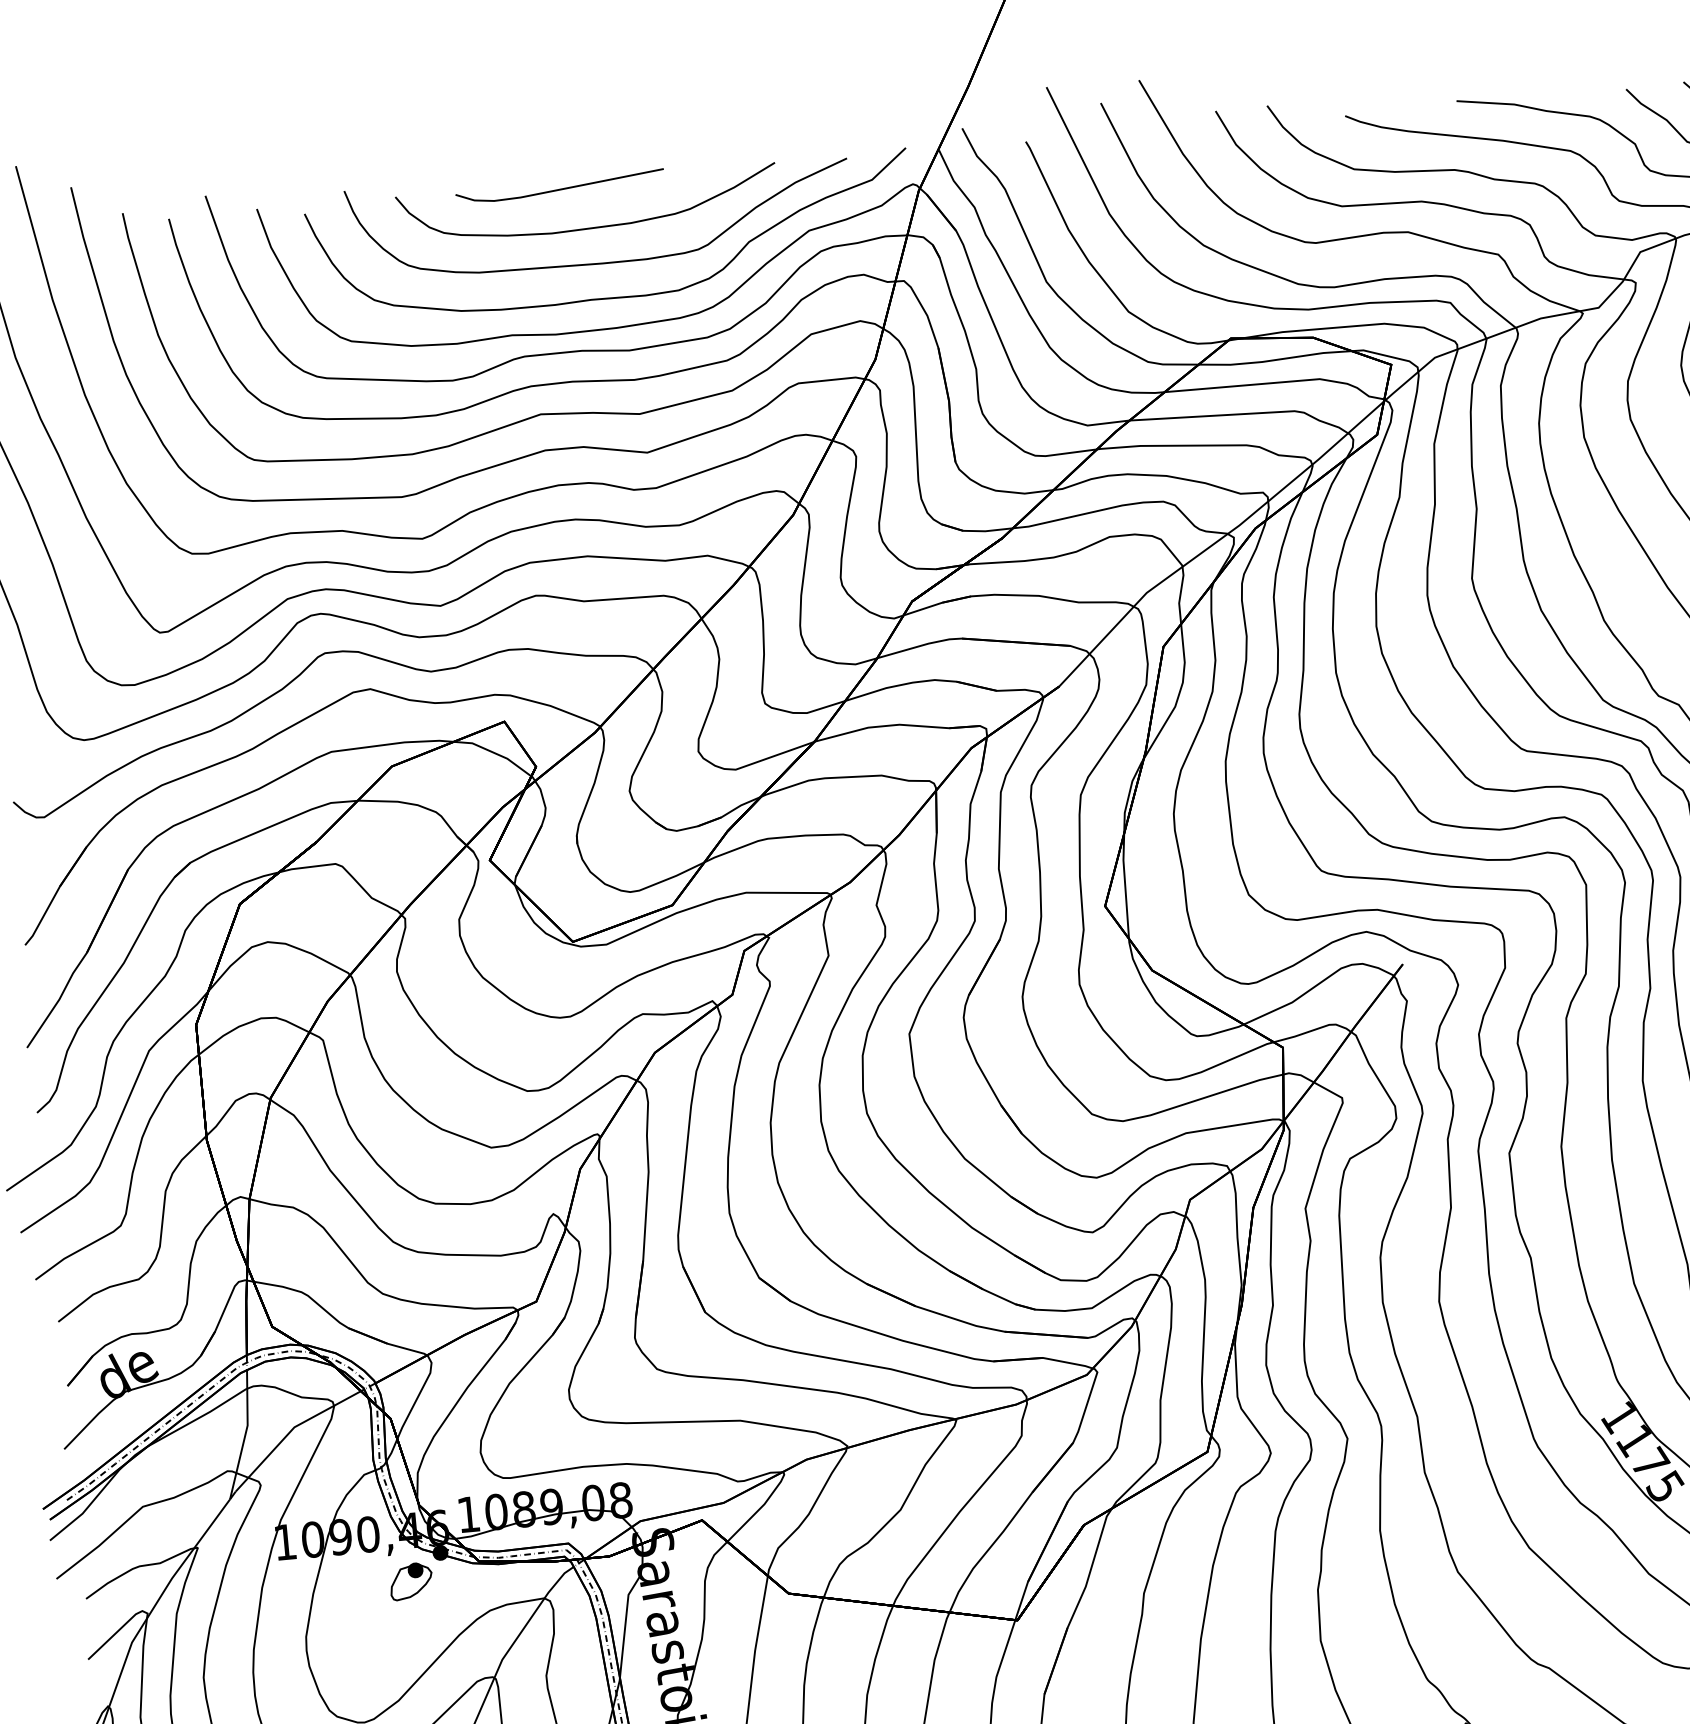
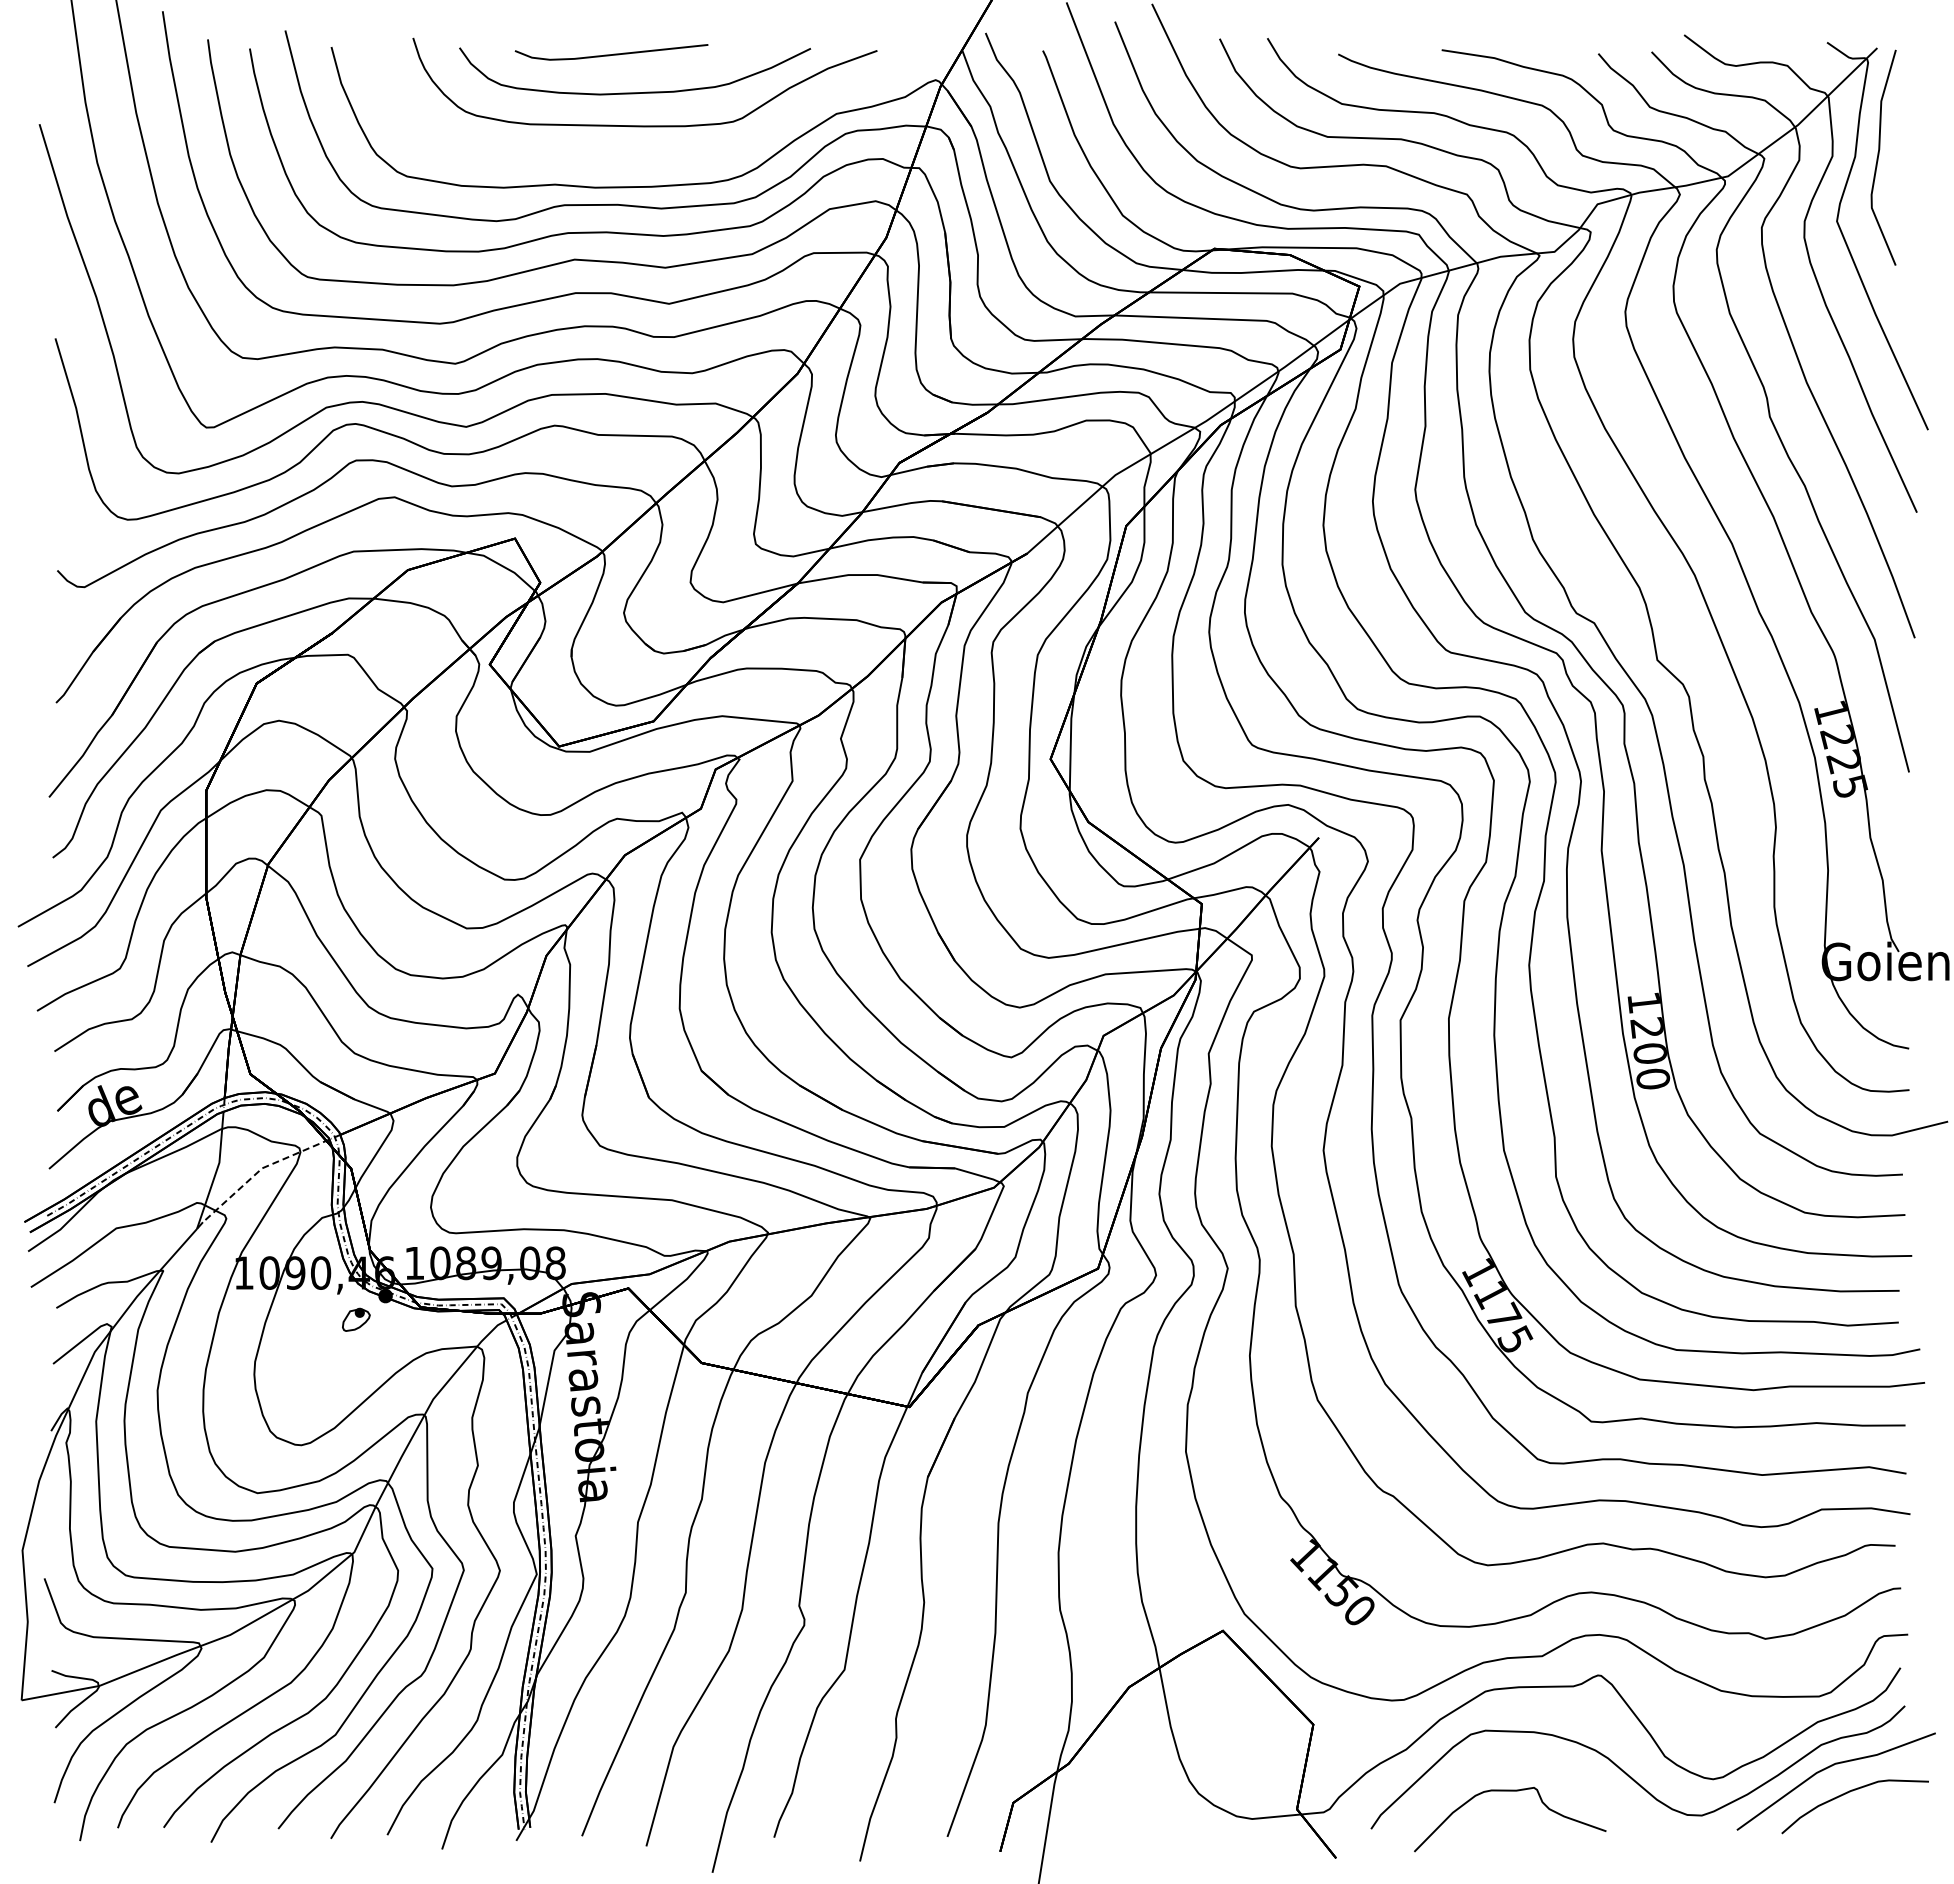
curve: (615, 297) -> (653, 158), removed
line: (292, 1429) -> (260, 1170), solid -> dashed
part: (411, 1581) -> (356, 1319), size x0.7

